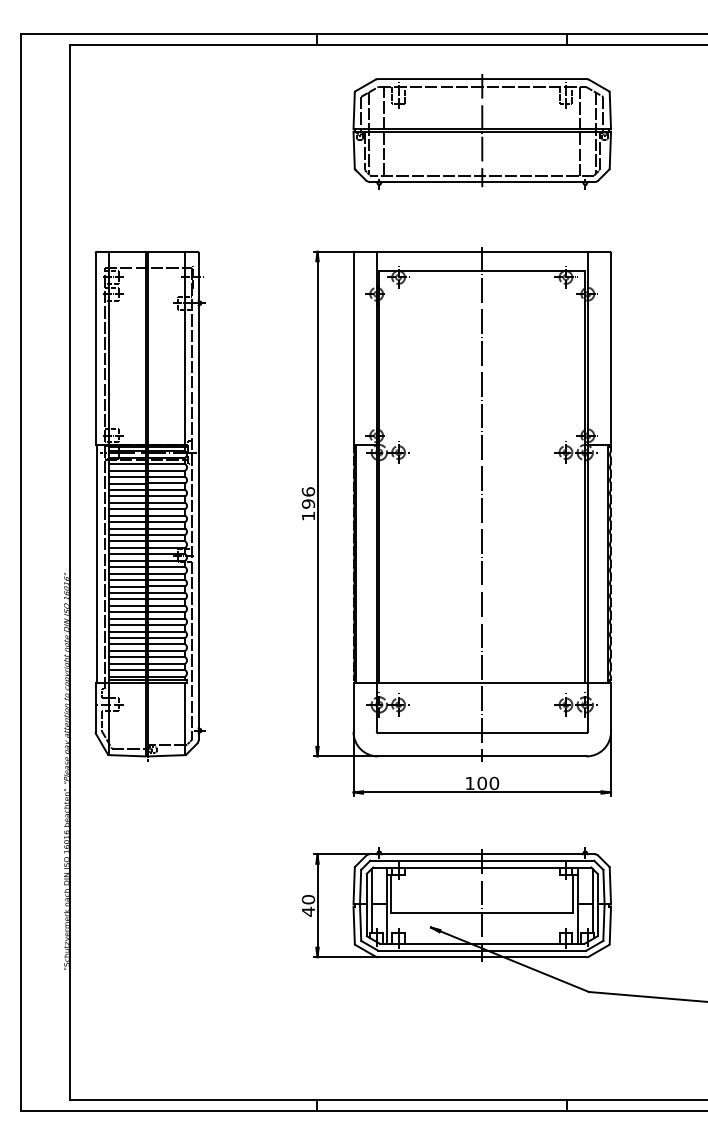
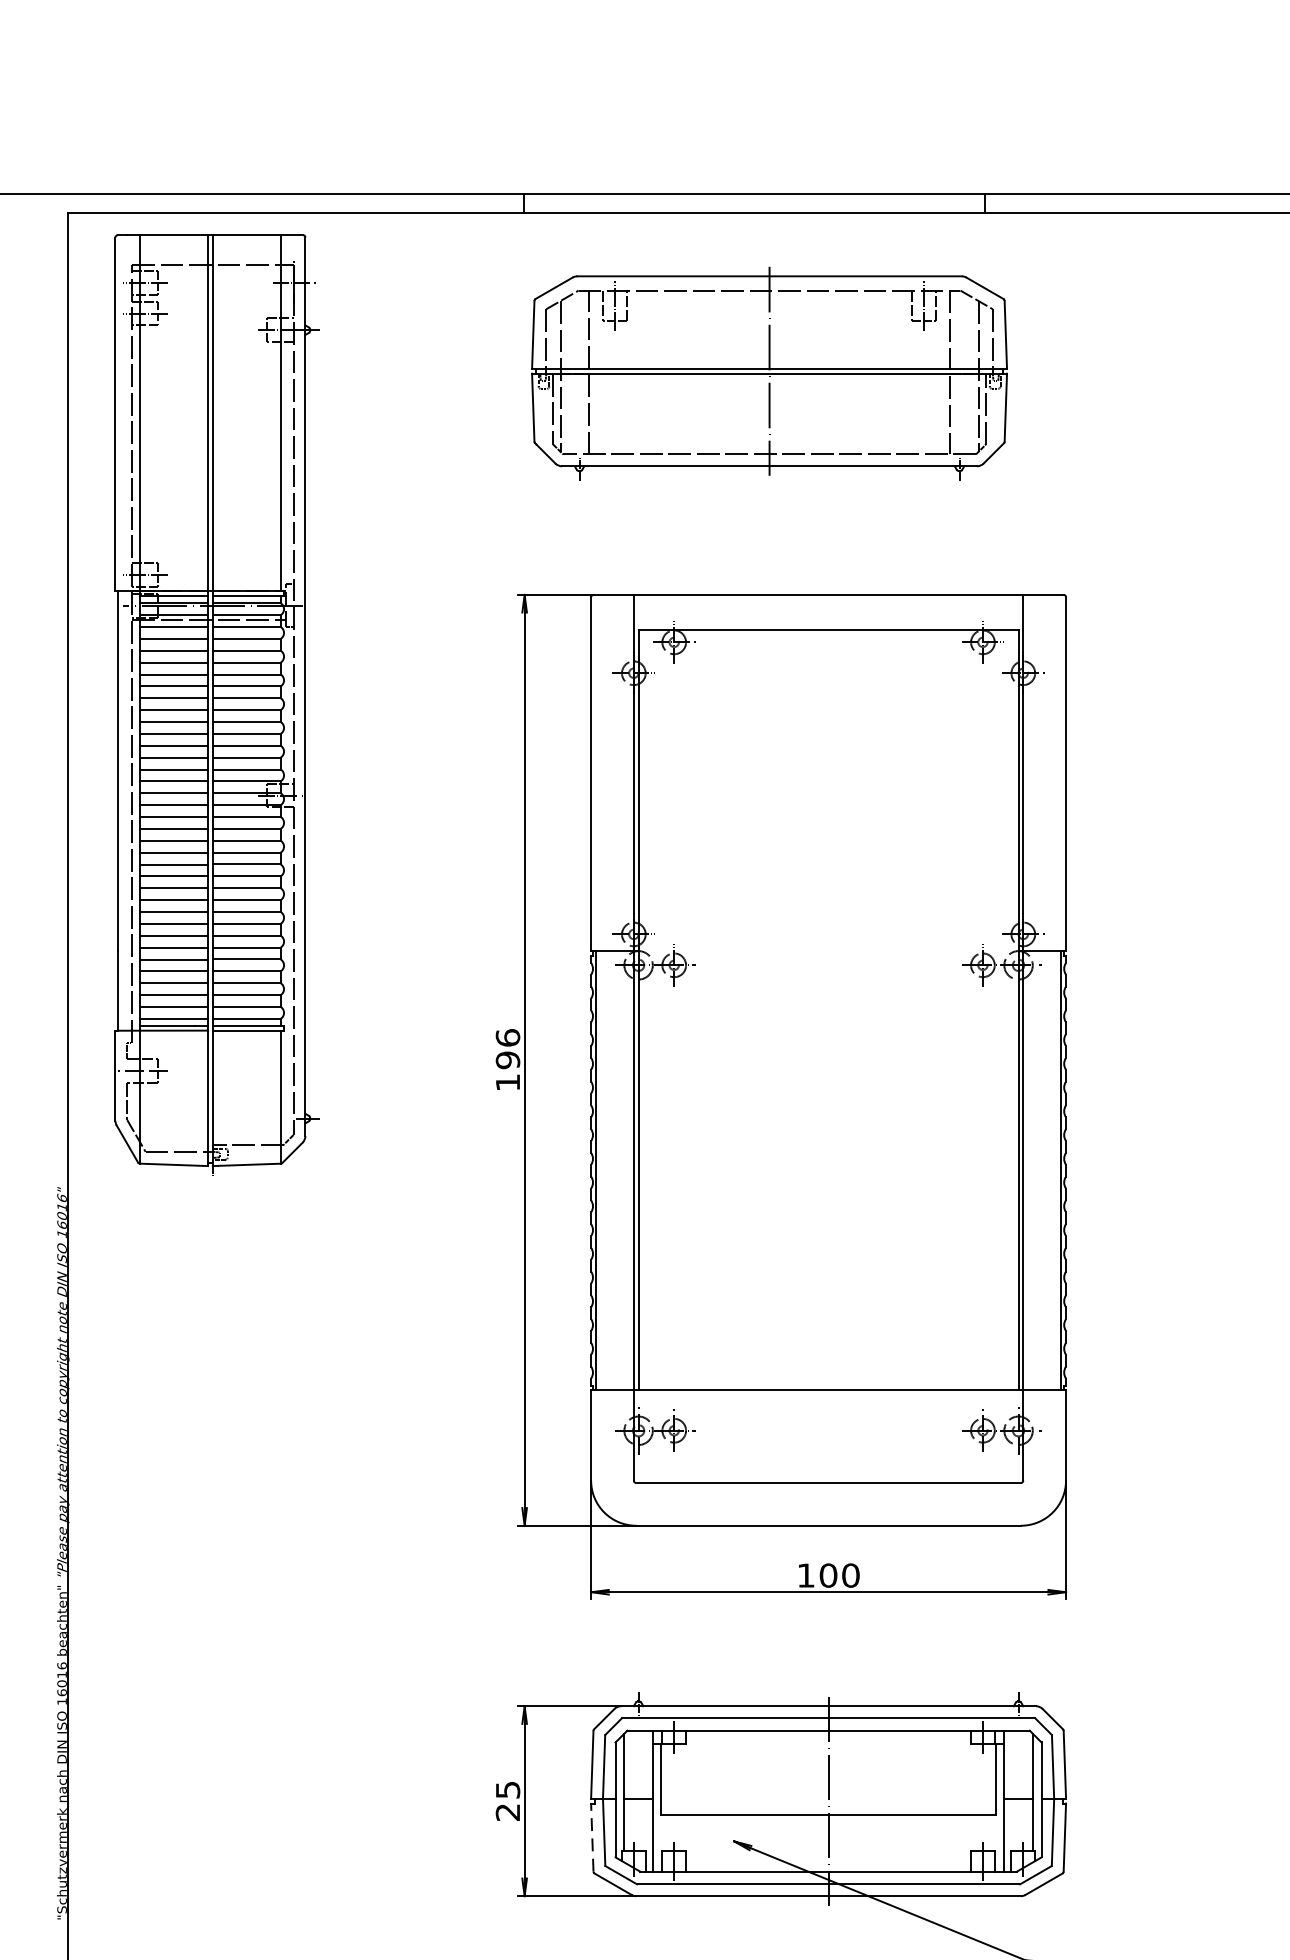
part: (481, 131) -> (768, 373), moved
line: (482, 503) -> (828, 1059), removed
part: (149, 505) -> (214, 703), moved
text: (308, 905) -> (508, 1800), 40 -> 25
line: (354, 924) -> (592, 1835), solid -> dashed

